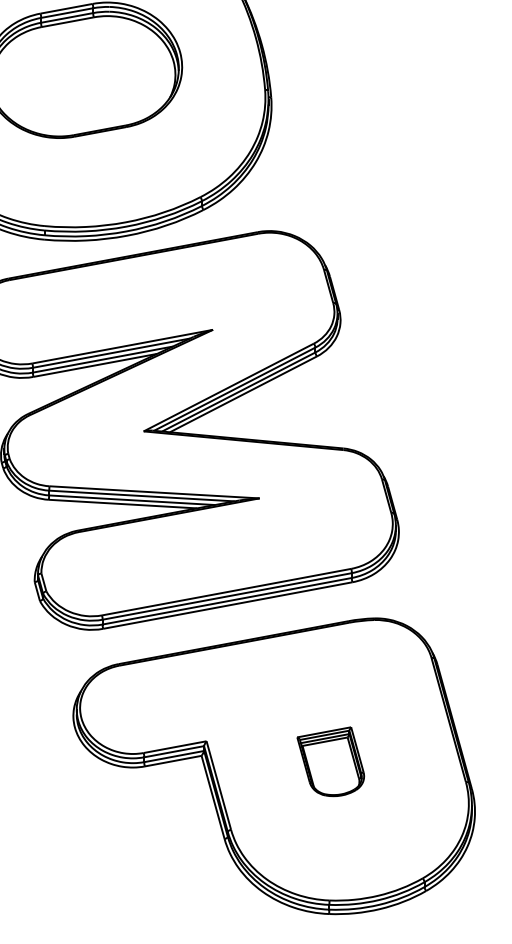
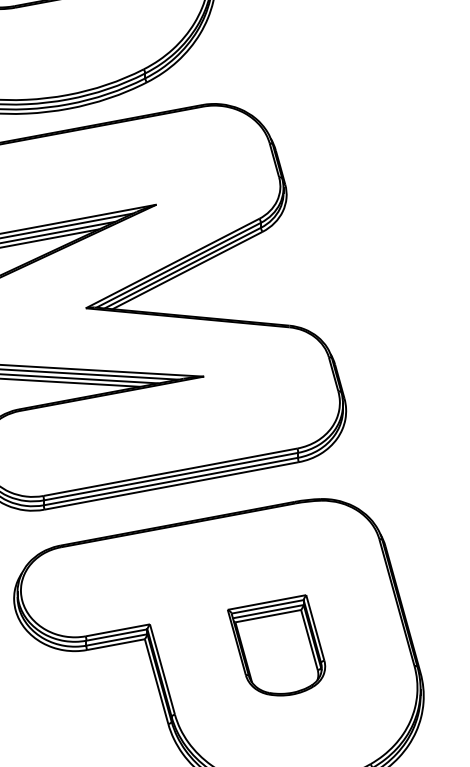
part: (330, 761) -> (276, 644), size x1.43

